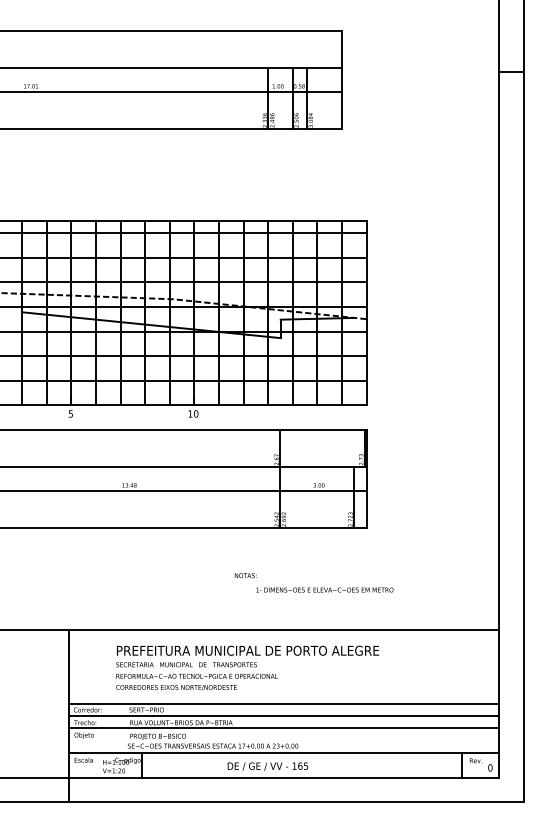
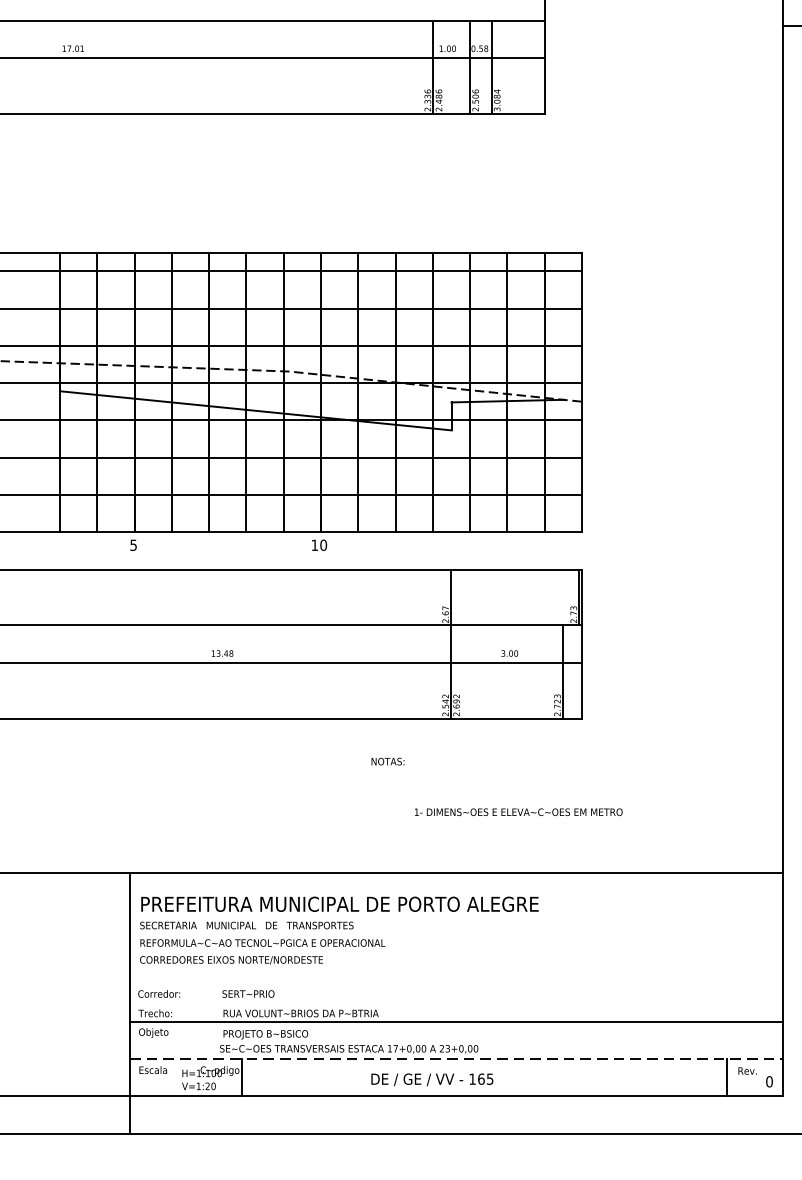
text: (245, 575) -> (387, 761), moved
text: (247, 667) -> (339, 929), moved
line: (283, 703) -> (455, 984), removed
line: (283, 716) -> (455, 1003), removed
line: (284, 752) -> (457, 1058), solid -> dashed

